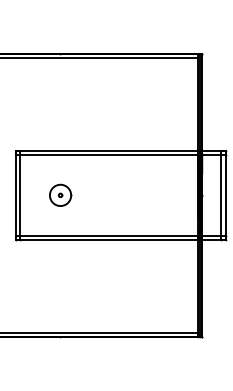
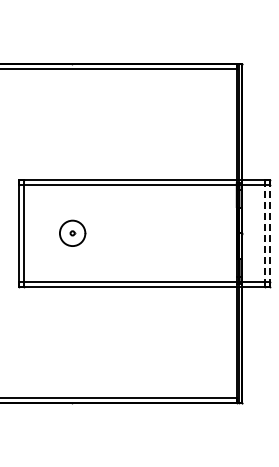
line: (221, 195) -> (264, 233), solid -> dashed
line: (226, 195) -> (270, 233), solid -> dashed

